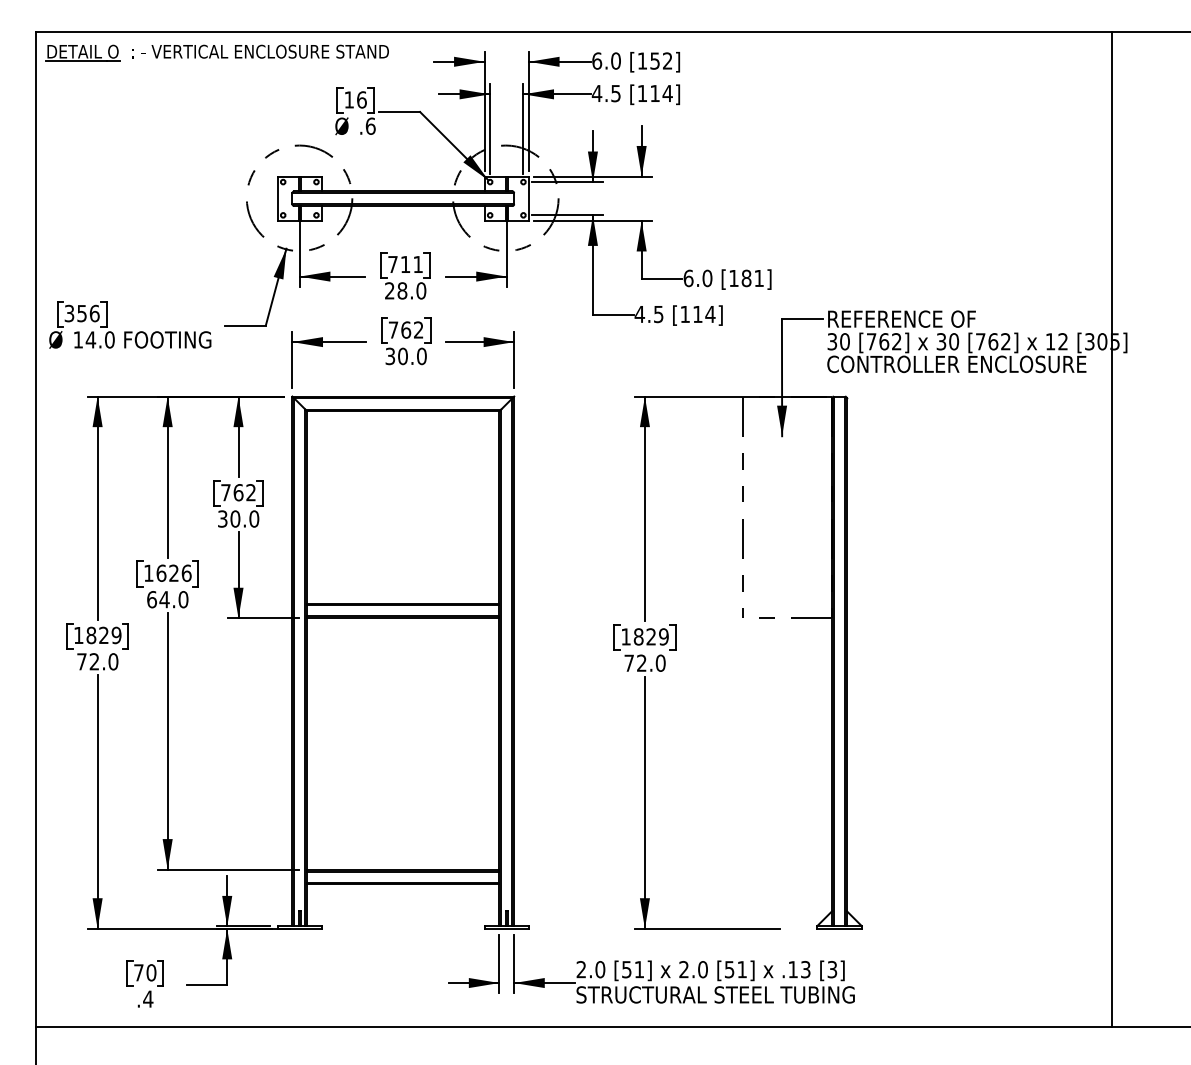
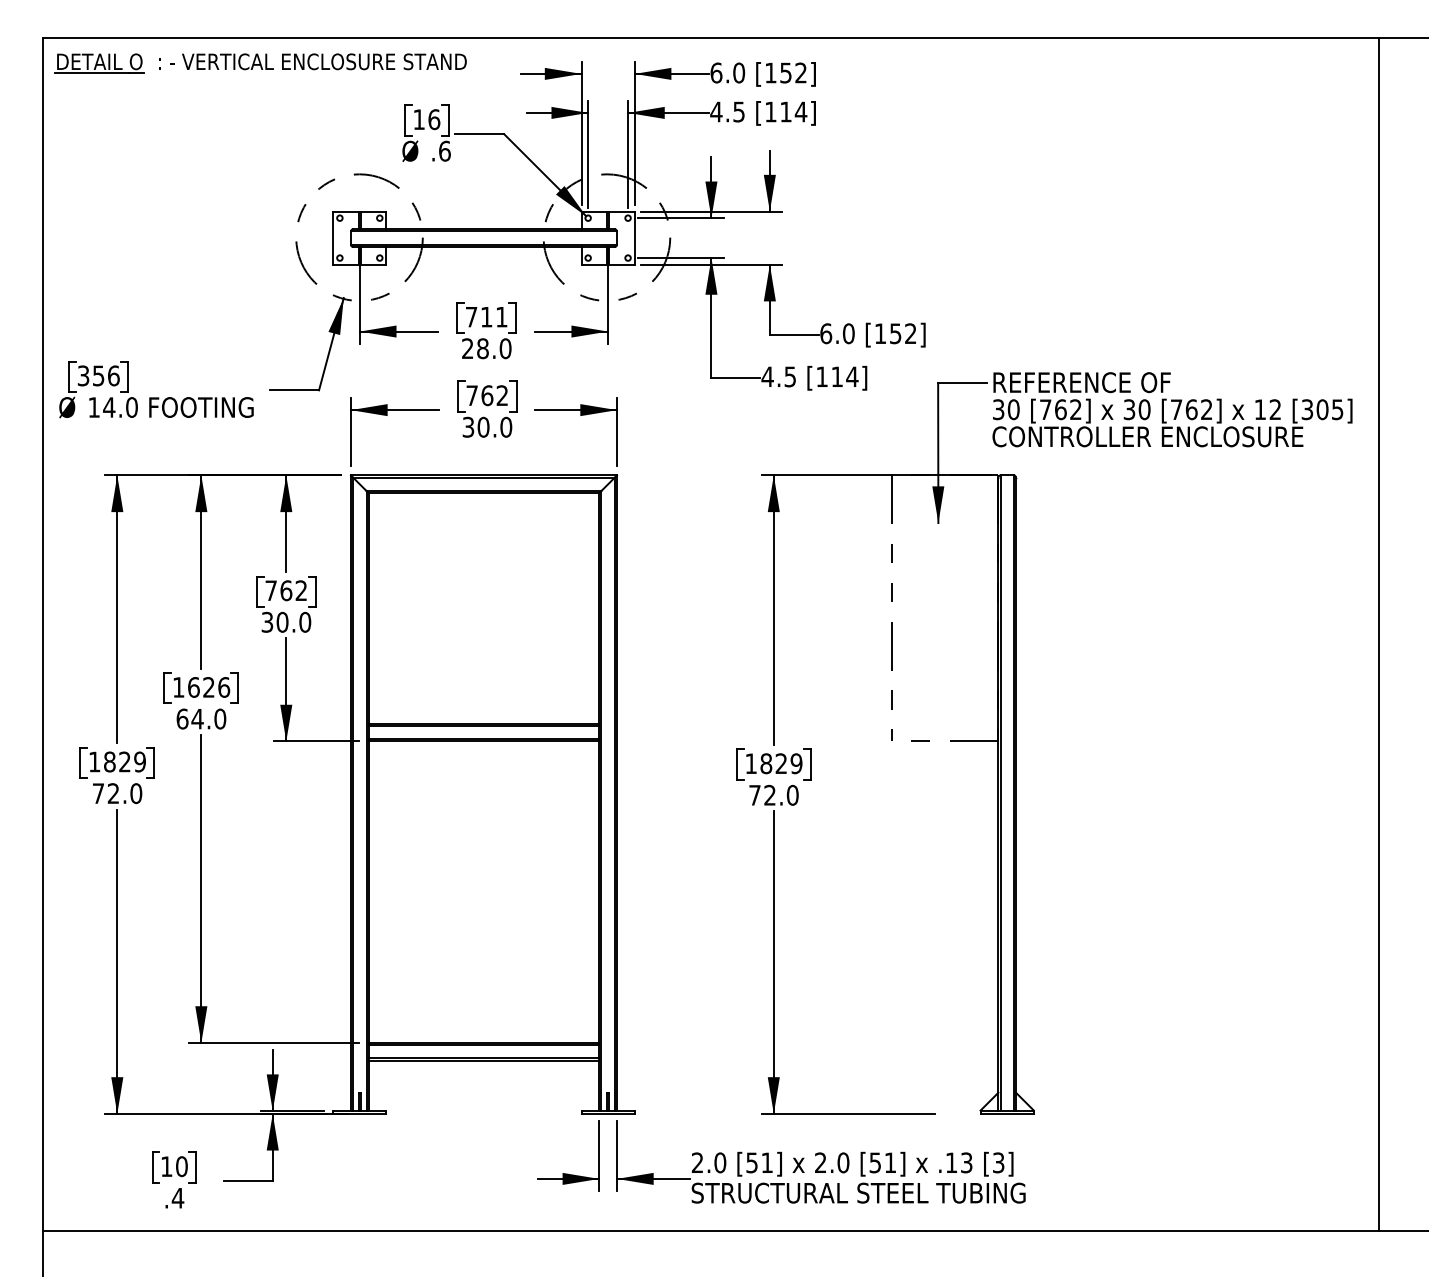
text: (752, 278) -> (902, 333), [181] -> [152]
line: (1112, 529) -> (1379, 634), moved
text: (138, 972) -> (166, 1166), 70 -> 10

